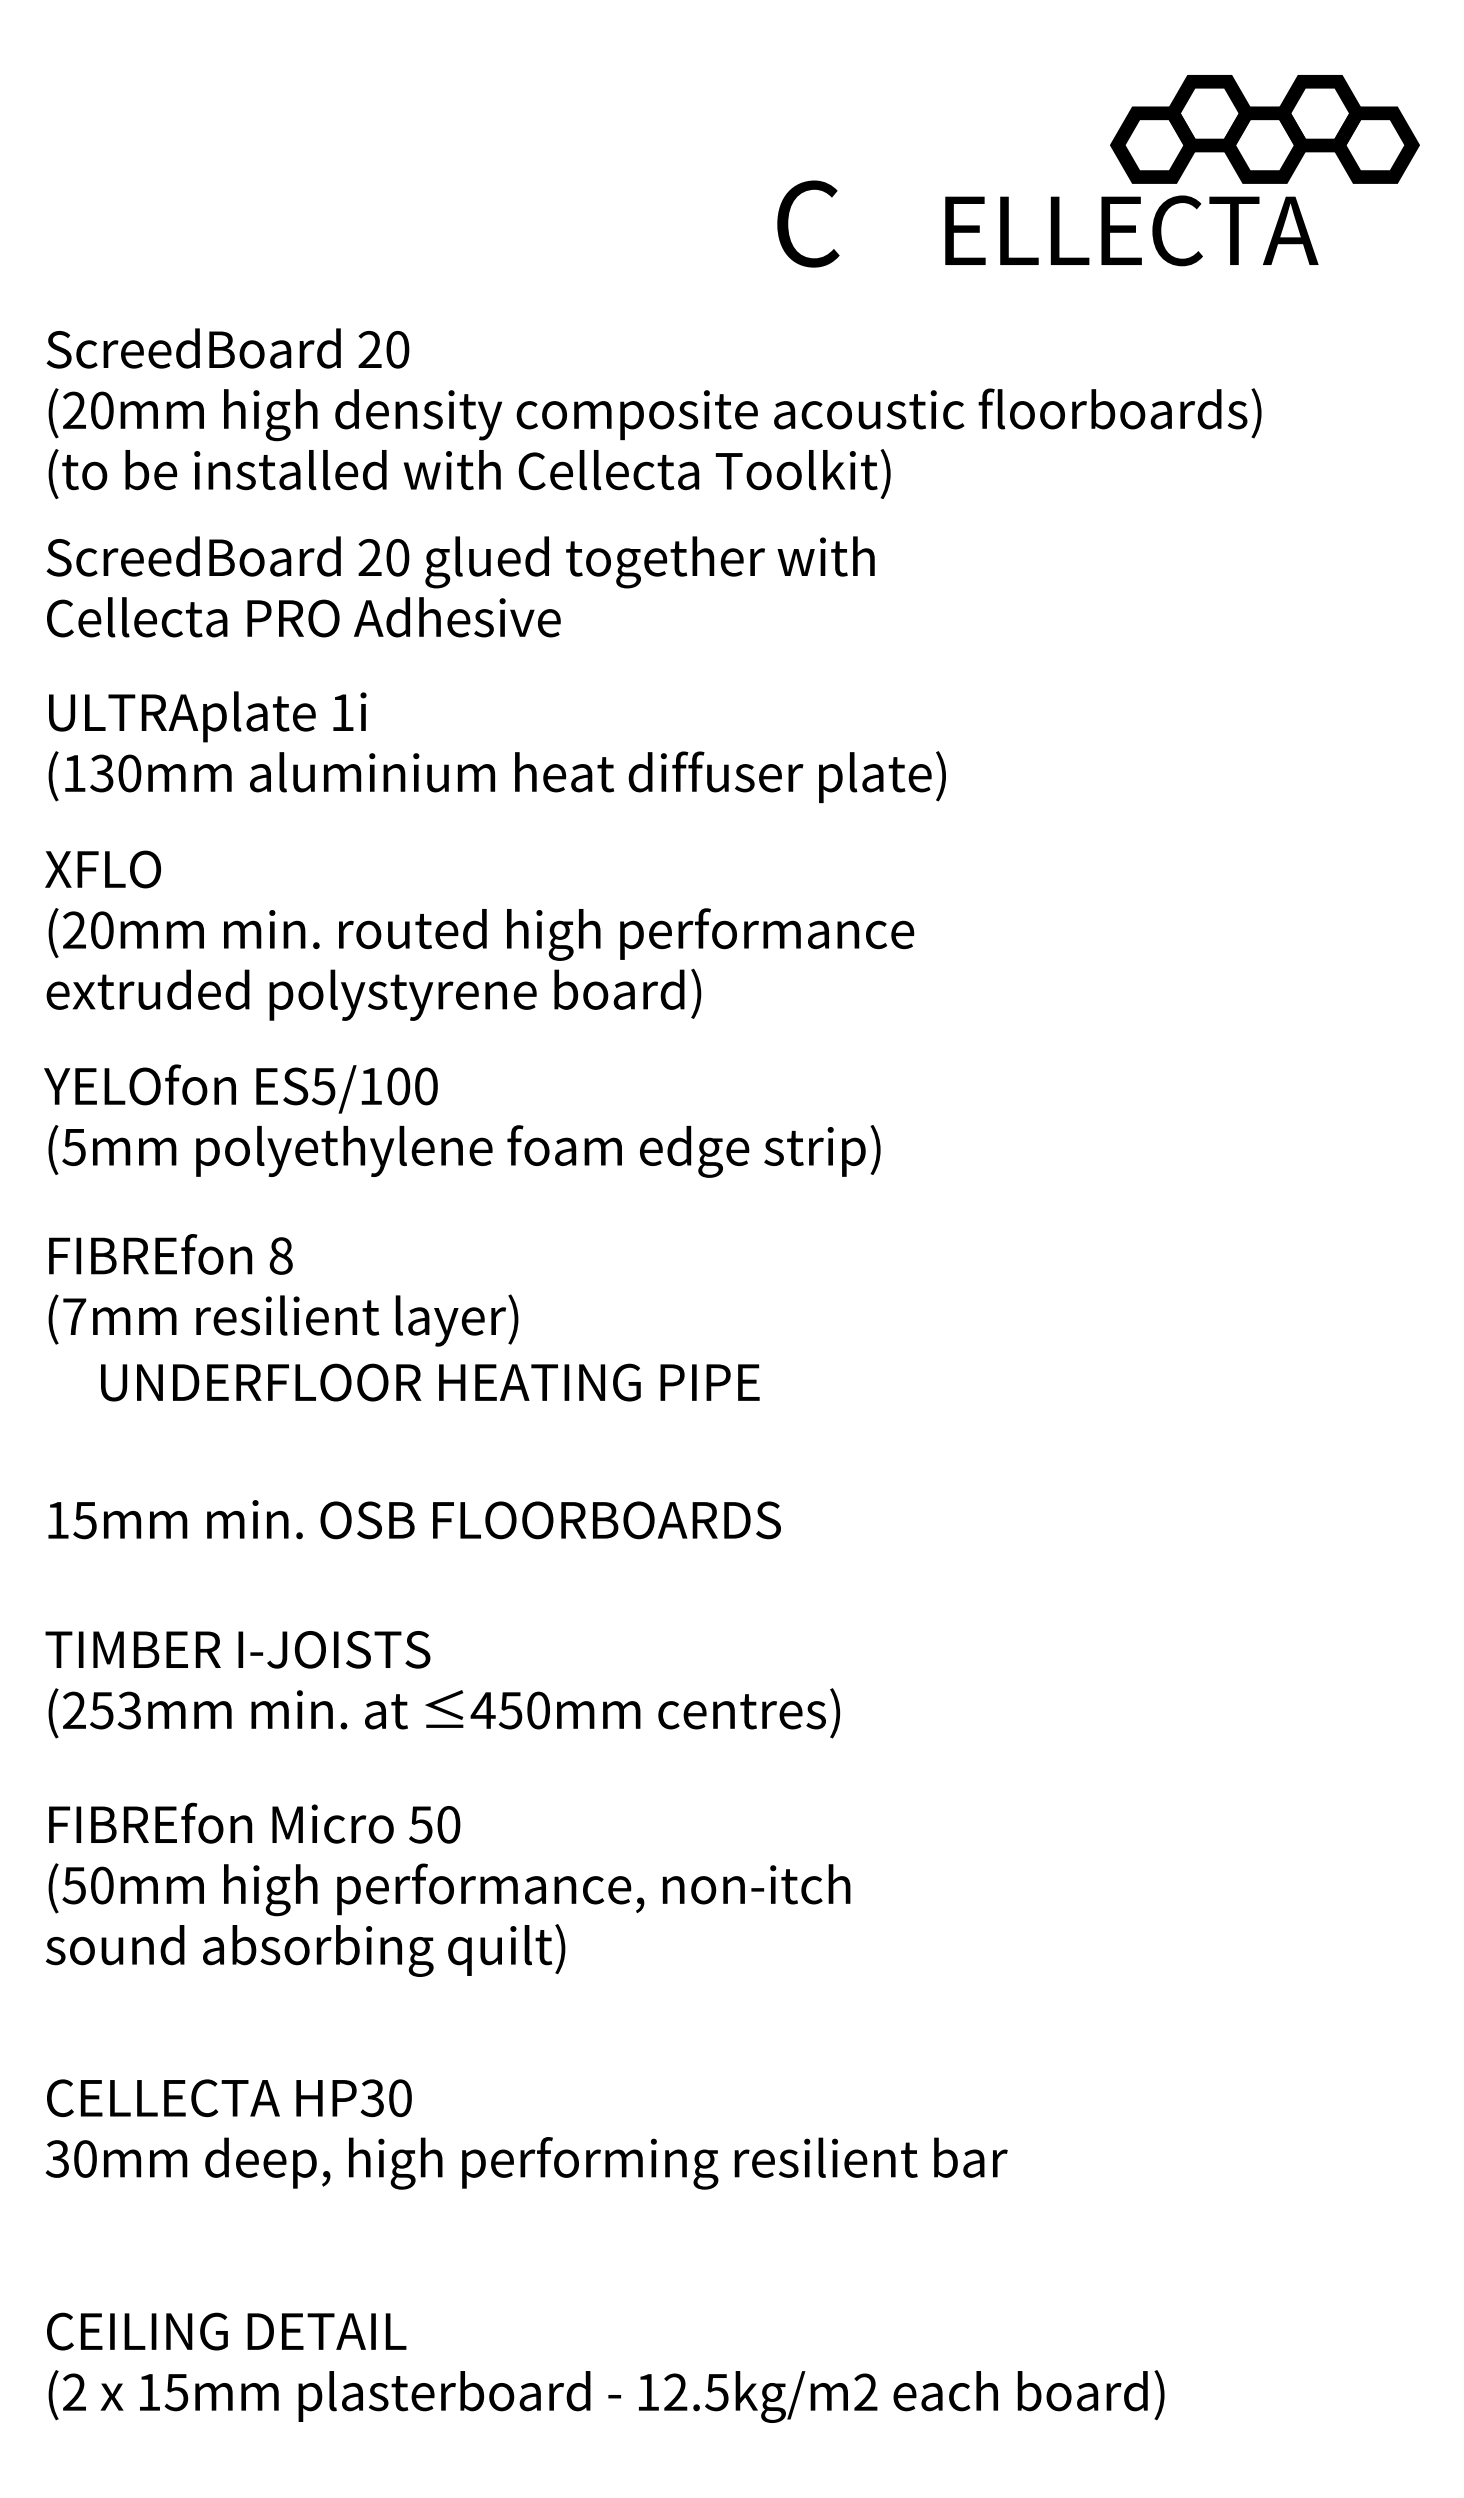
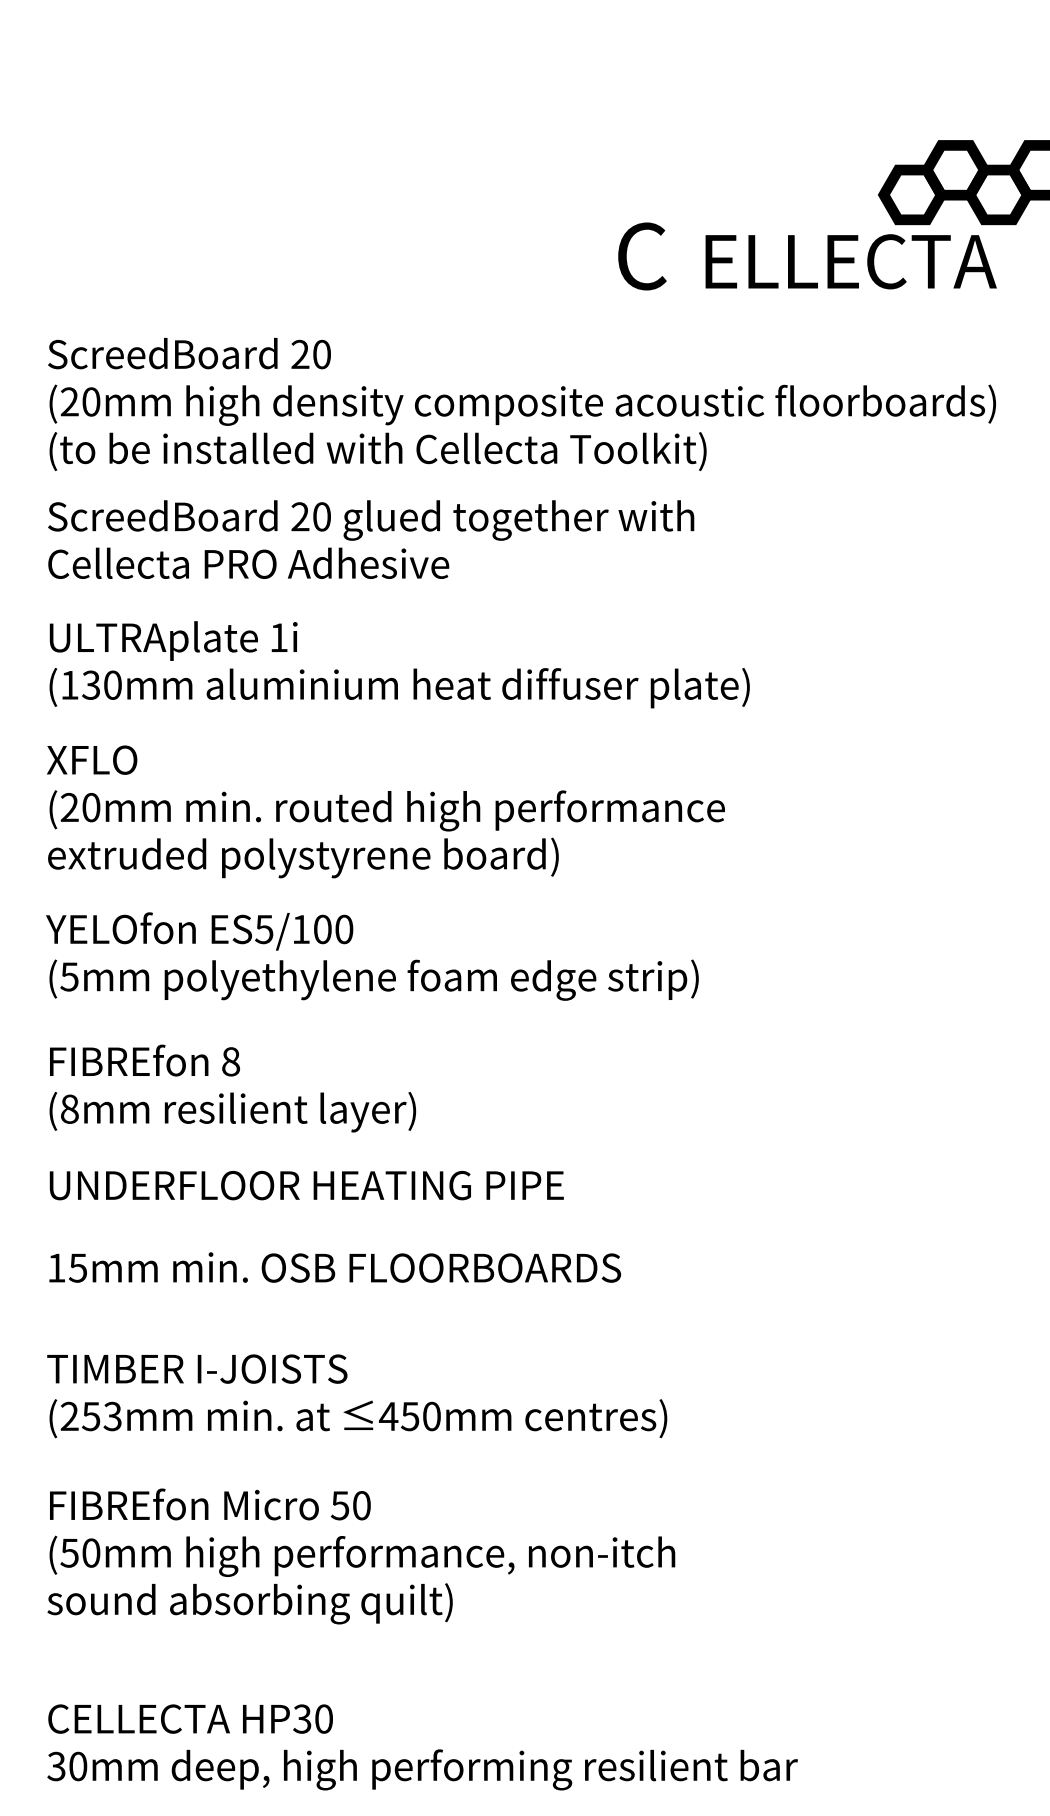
text: (1131, 230) -> (850, 261), moved
text: (74, 1316) -> (69, 1109), (7mm -> (8mm
text: (430, 1382) -> (306, 1185), moved

